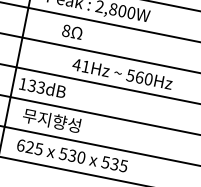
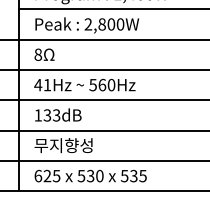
text: (72, 31) -> (44, 54), moved
text: (122, 73) -> (84, 84), moved
text: (43, 87) -> (58, 114), moved

